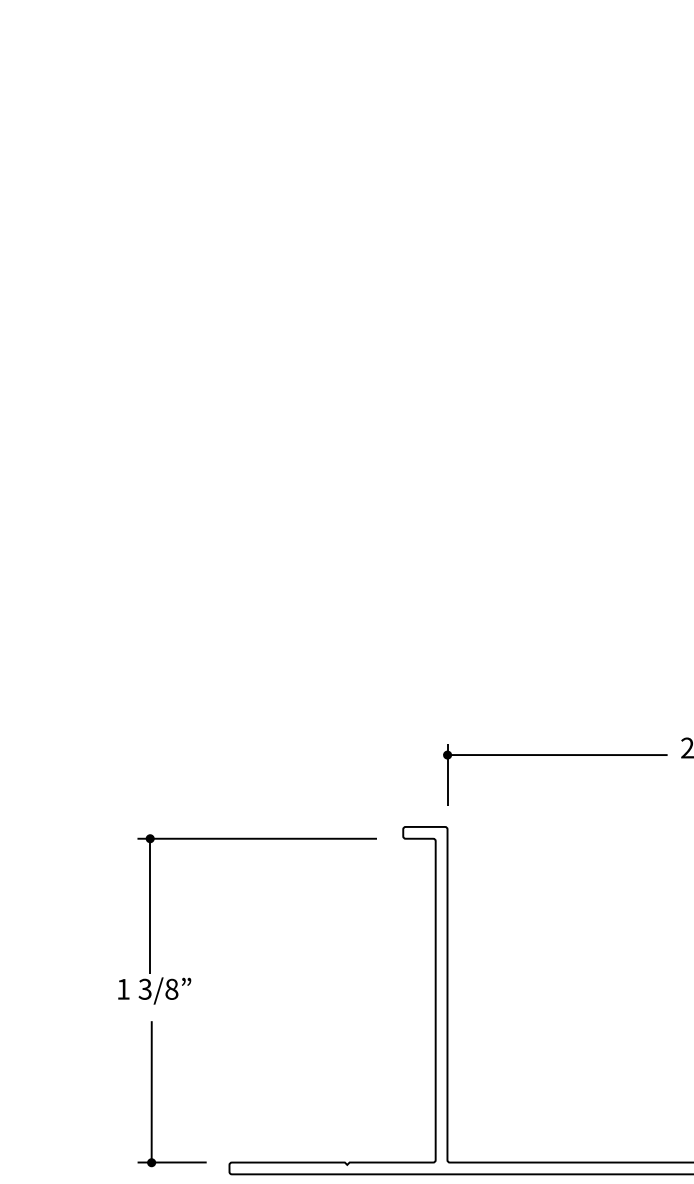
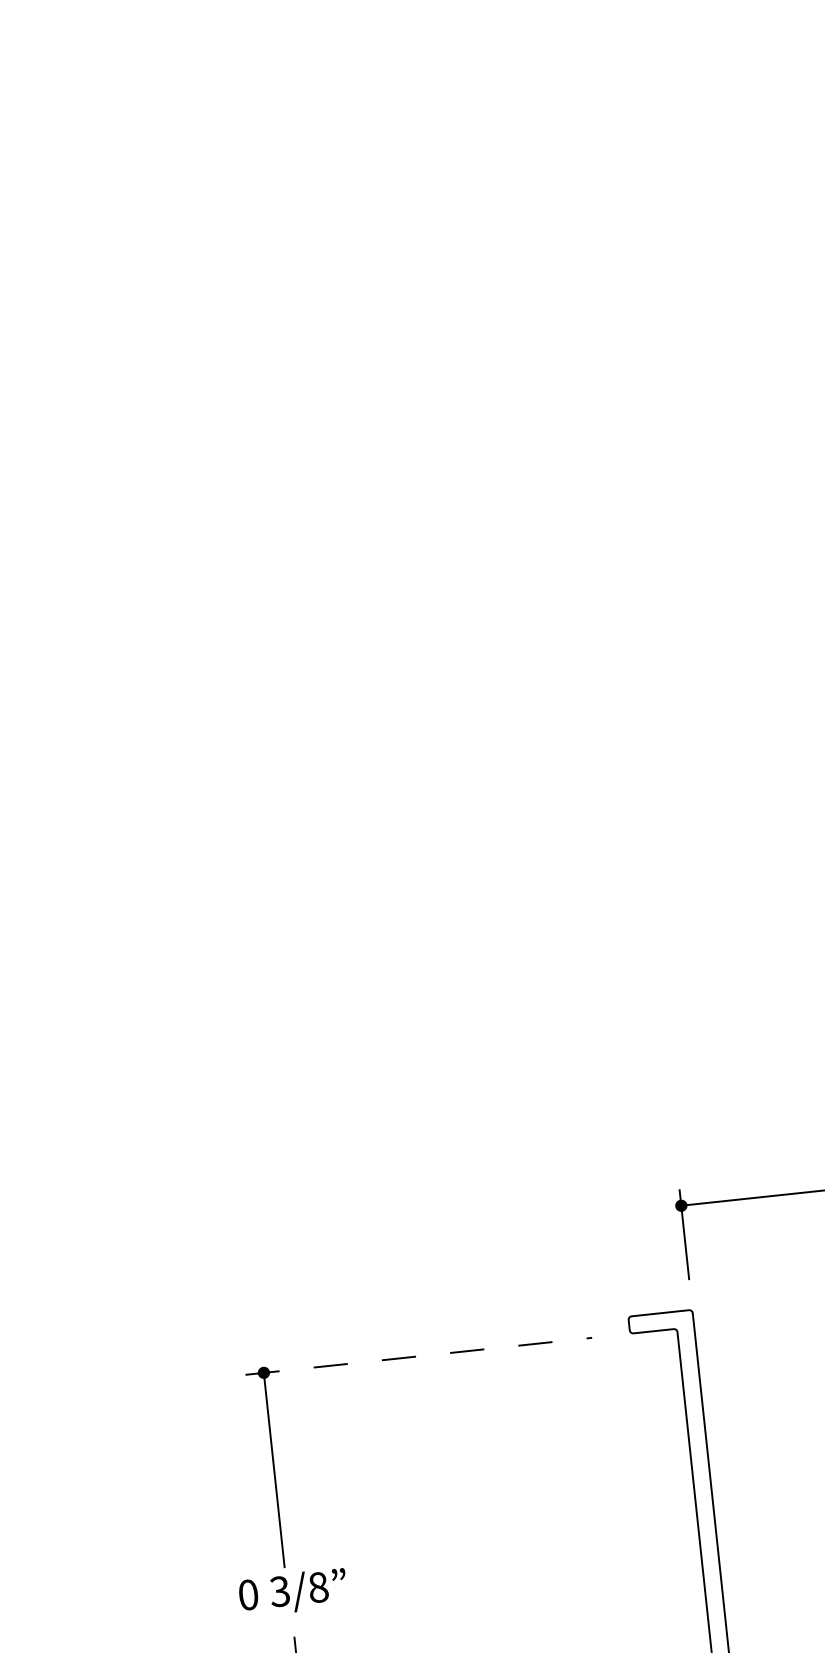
line: (257, 838) -> (419, 1355), solid -> dashed
text: (123, 988) -> (248, 1593), 1 -> 0

